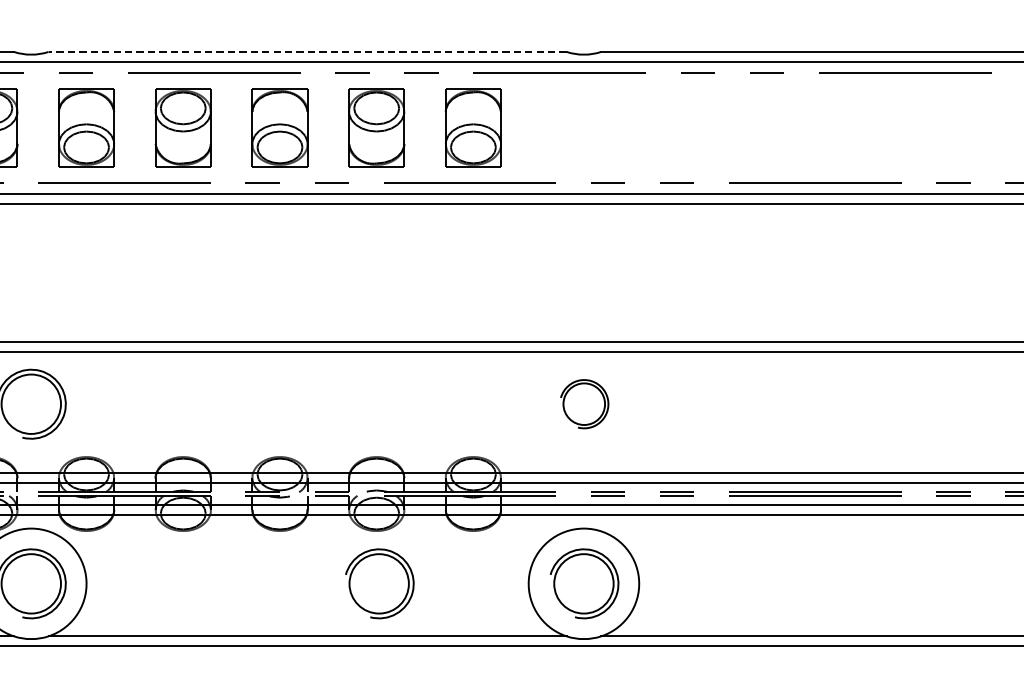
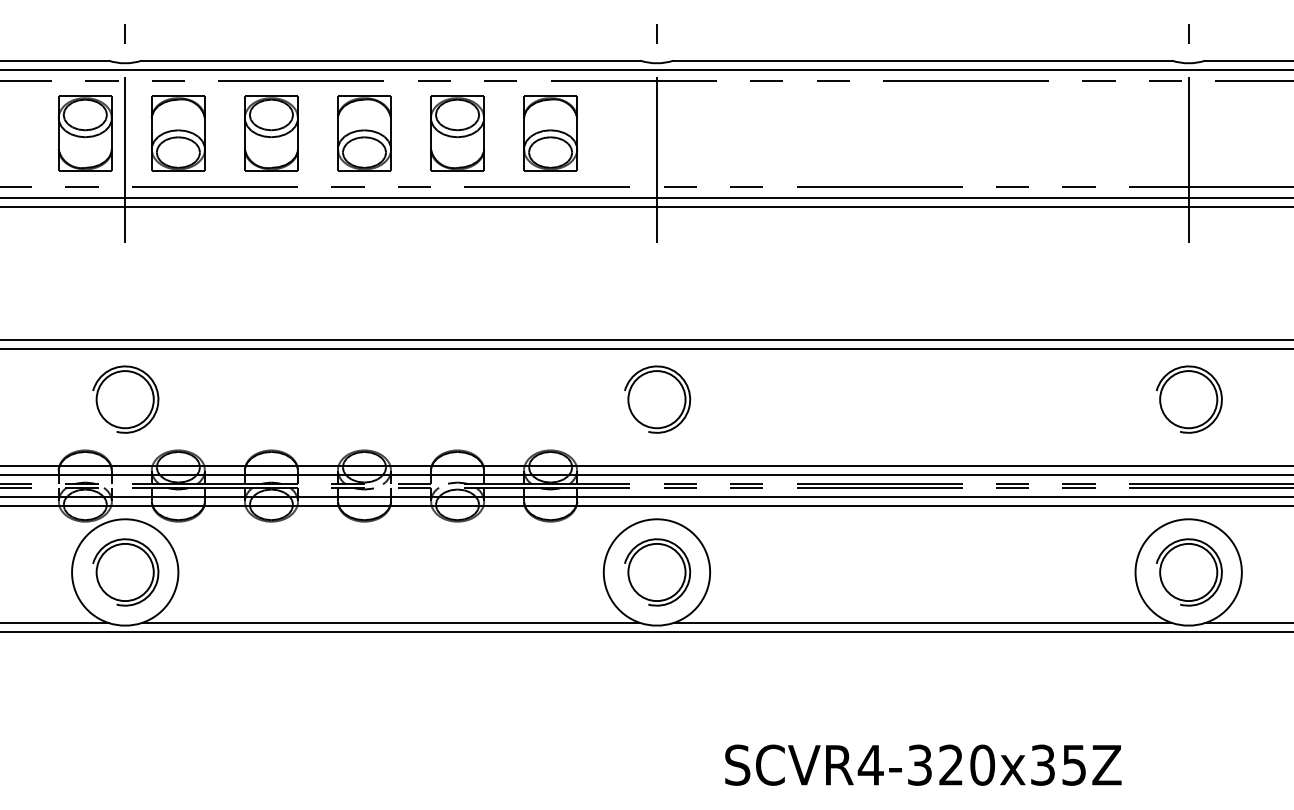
line: (307, 51) -> (390, 60), dashed -> solid
line: (31, 127) -> (125, 133), added
line: (583, 127) -> (656, 133), added
part: (584, 404) -> (657, 399), size x1.43
part: (379, 583) -> (460, 572), removed

